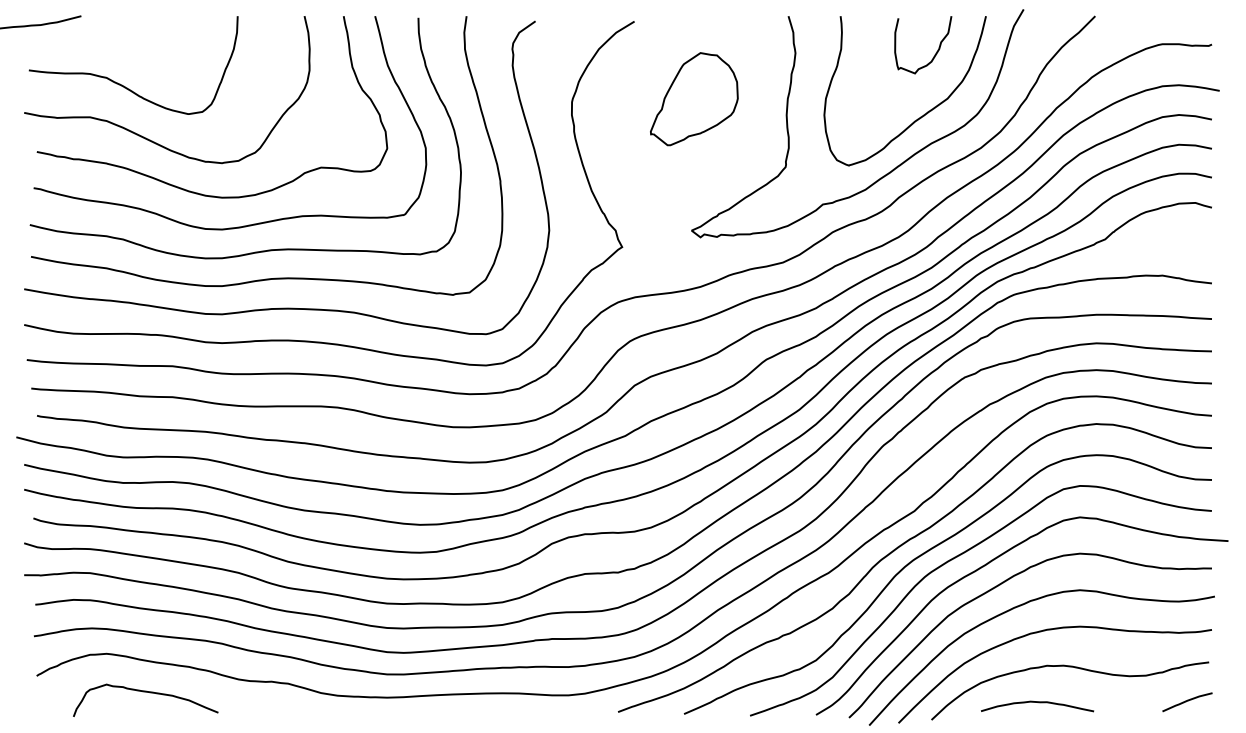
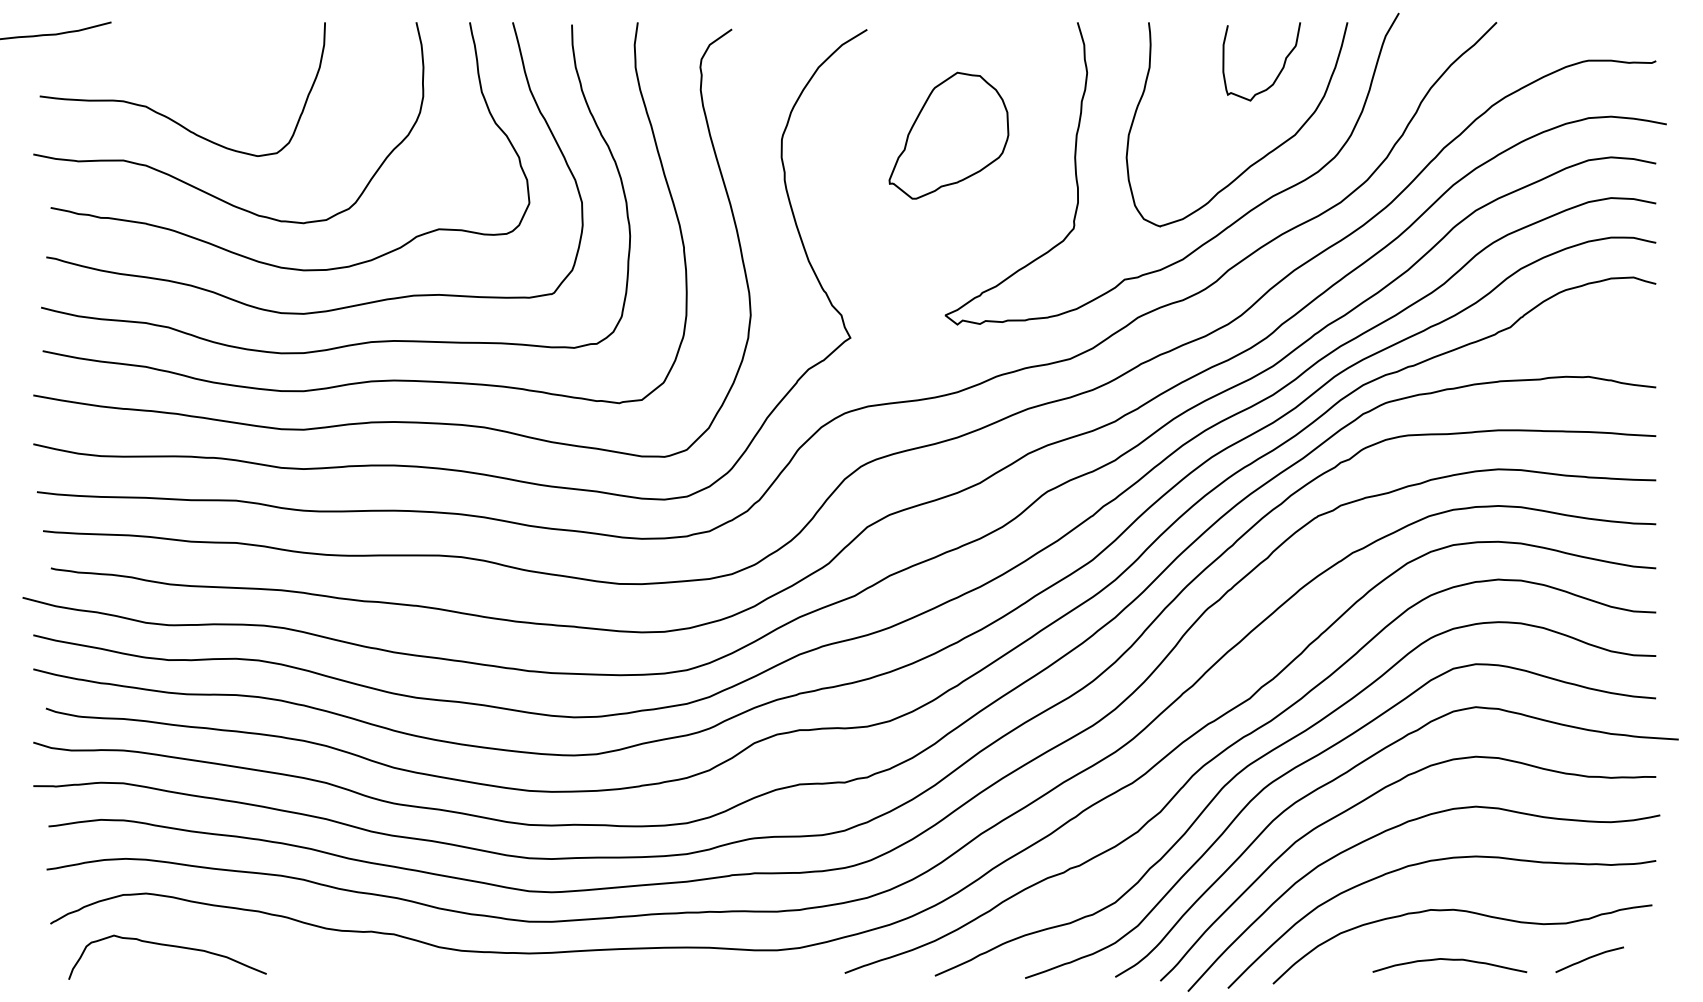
curve: (145, 692) -> (167, 946), moved
curve: (1187, 701) -> (1589, 958), moved
curve: (1037, 702) -> (1449, 960), moved

